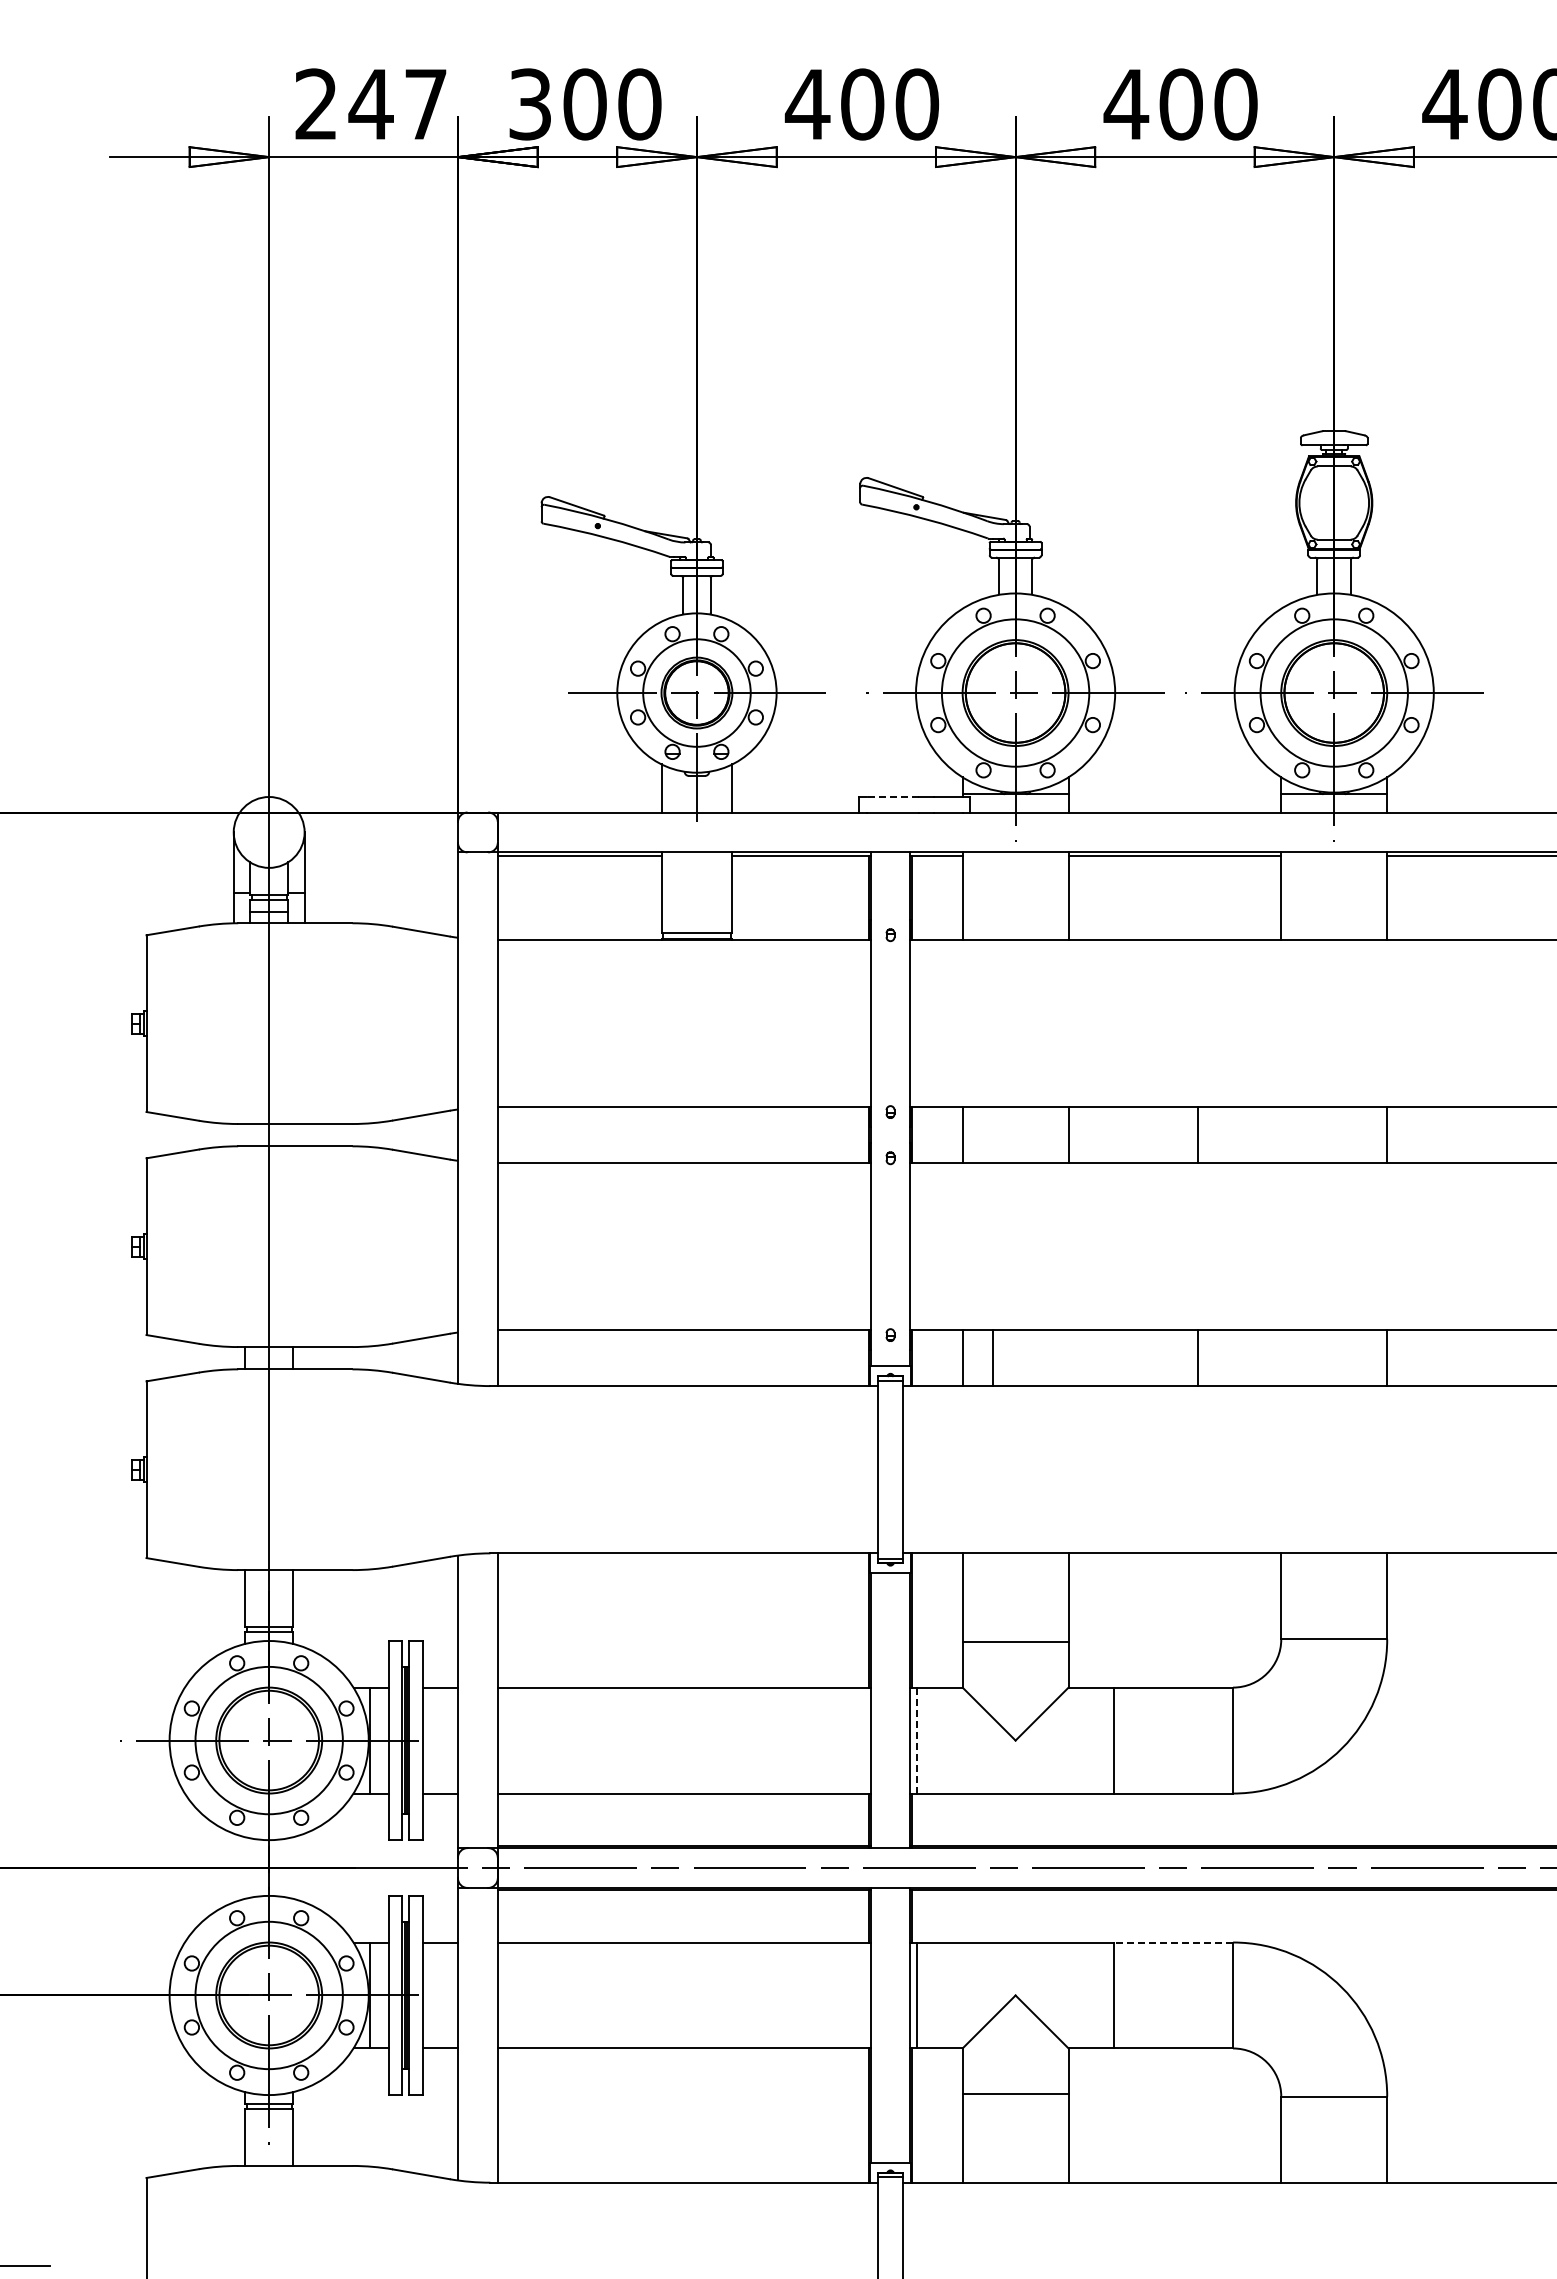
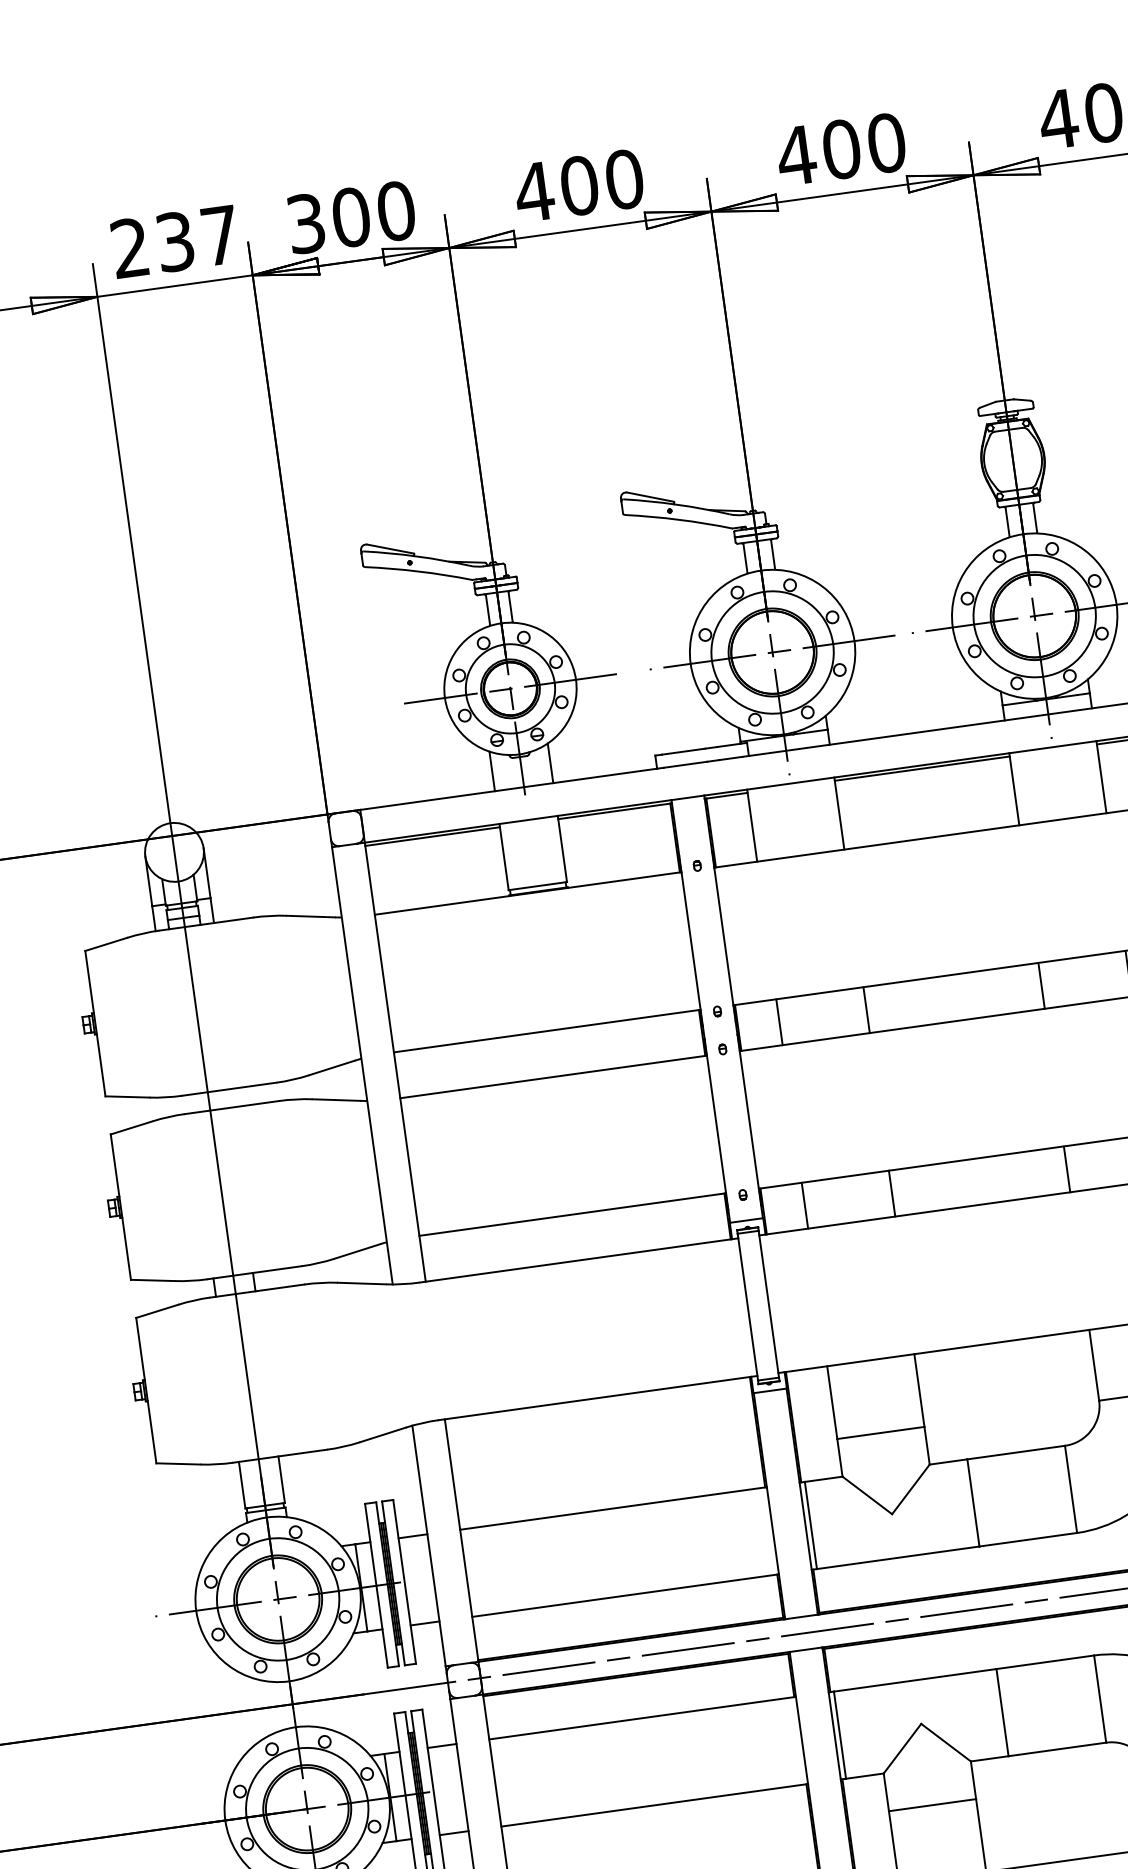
text: (370, 104) -> (174, 241), 247 -> 237
line: (892, 796) -> (683, 751), dashed -> solid
line: (1198, 1135) -> (1041, 986), moved
line: (992, 1358) -> (892, 1193), moved
line: (1198, 1358) -> (1067, 1169), moved
line: (916, 1740) -> (810, 1525), dashed -> solid
line: (1173, 1942) -> (1045, 1662), dashed -> solid

